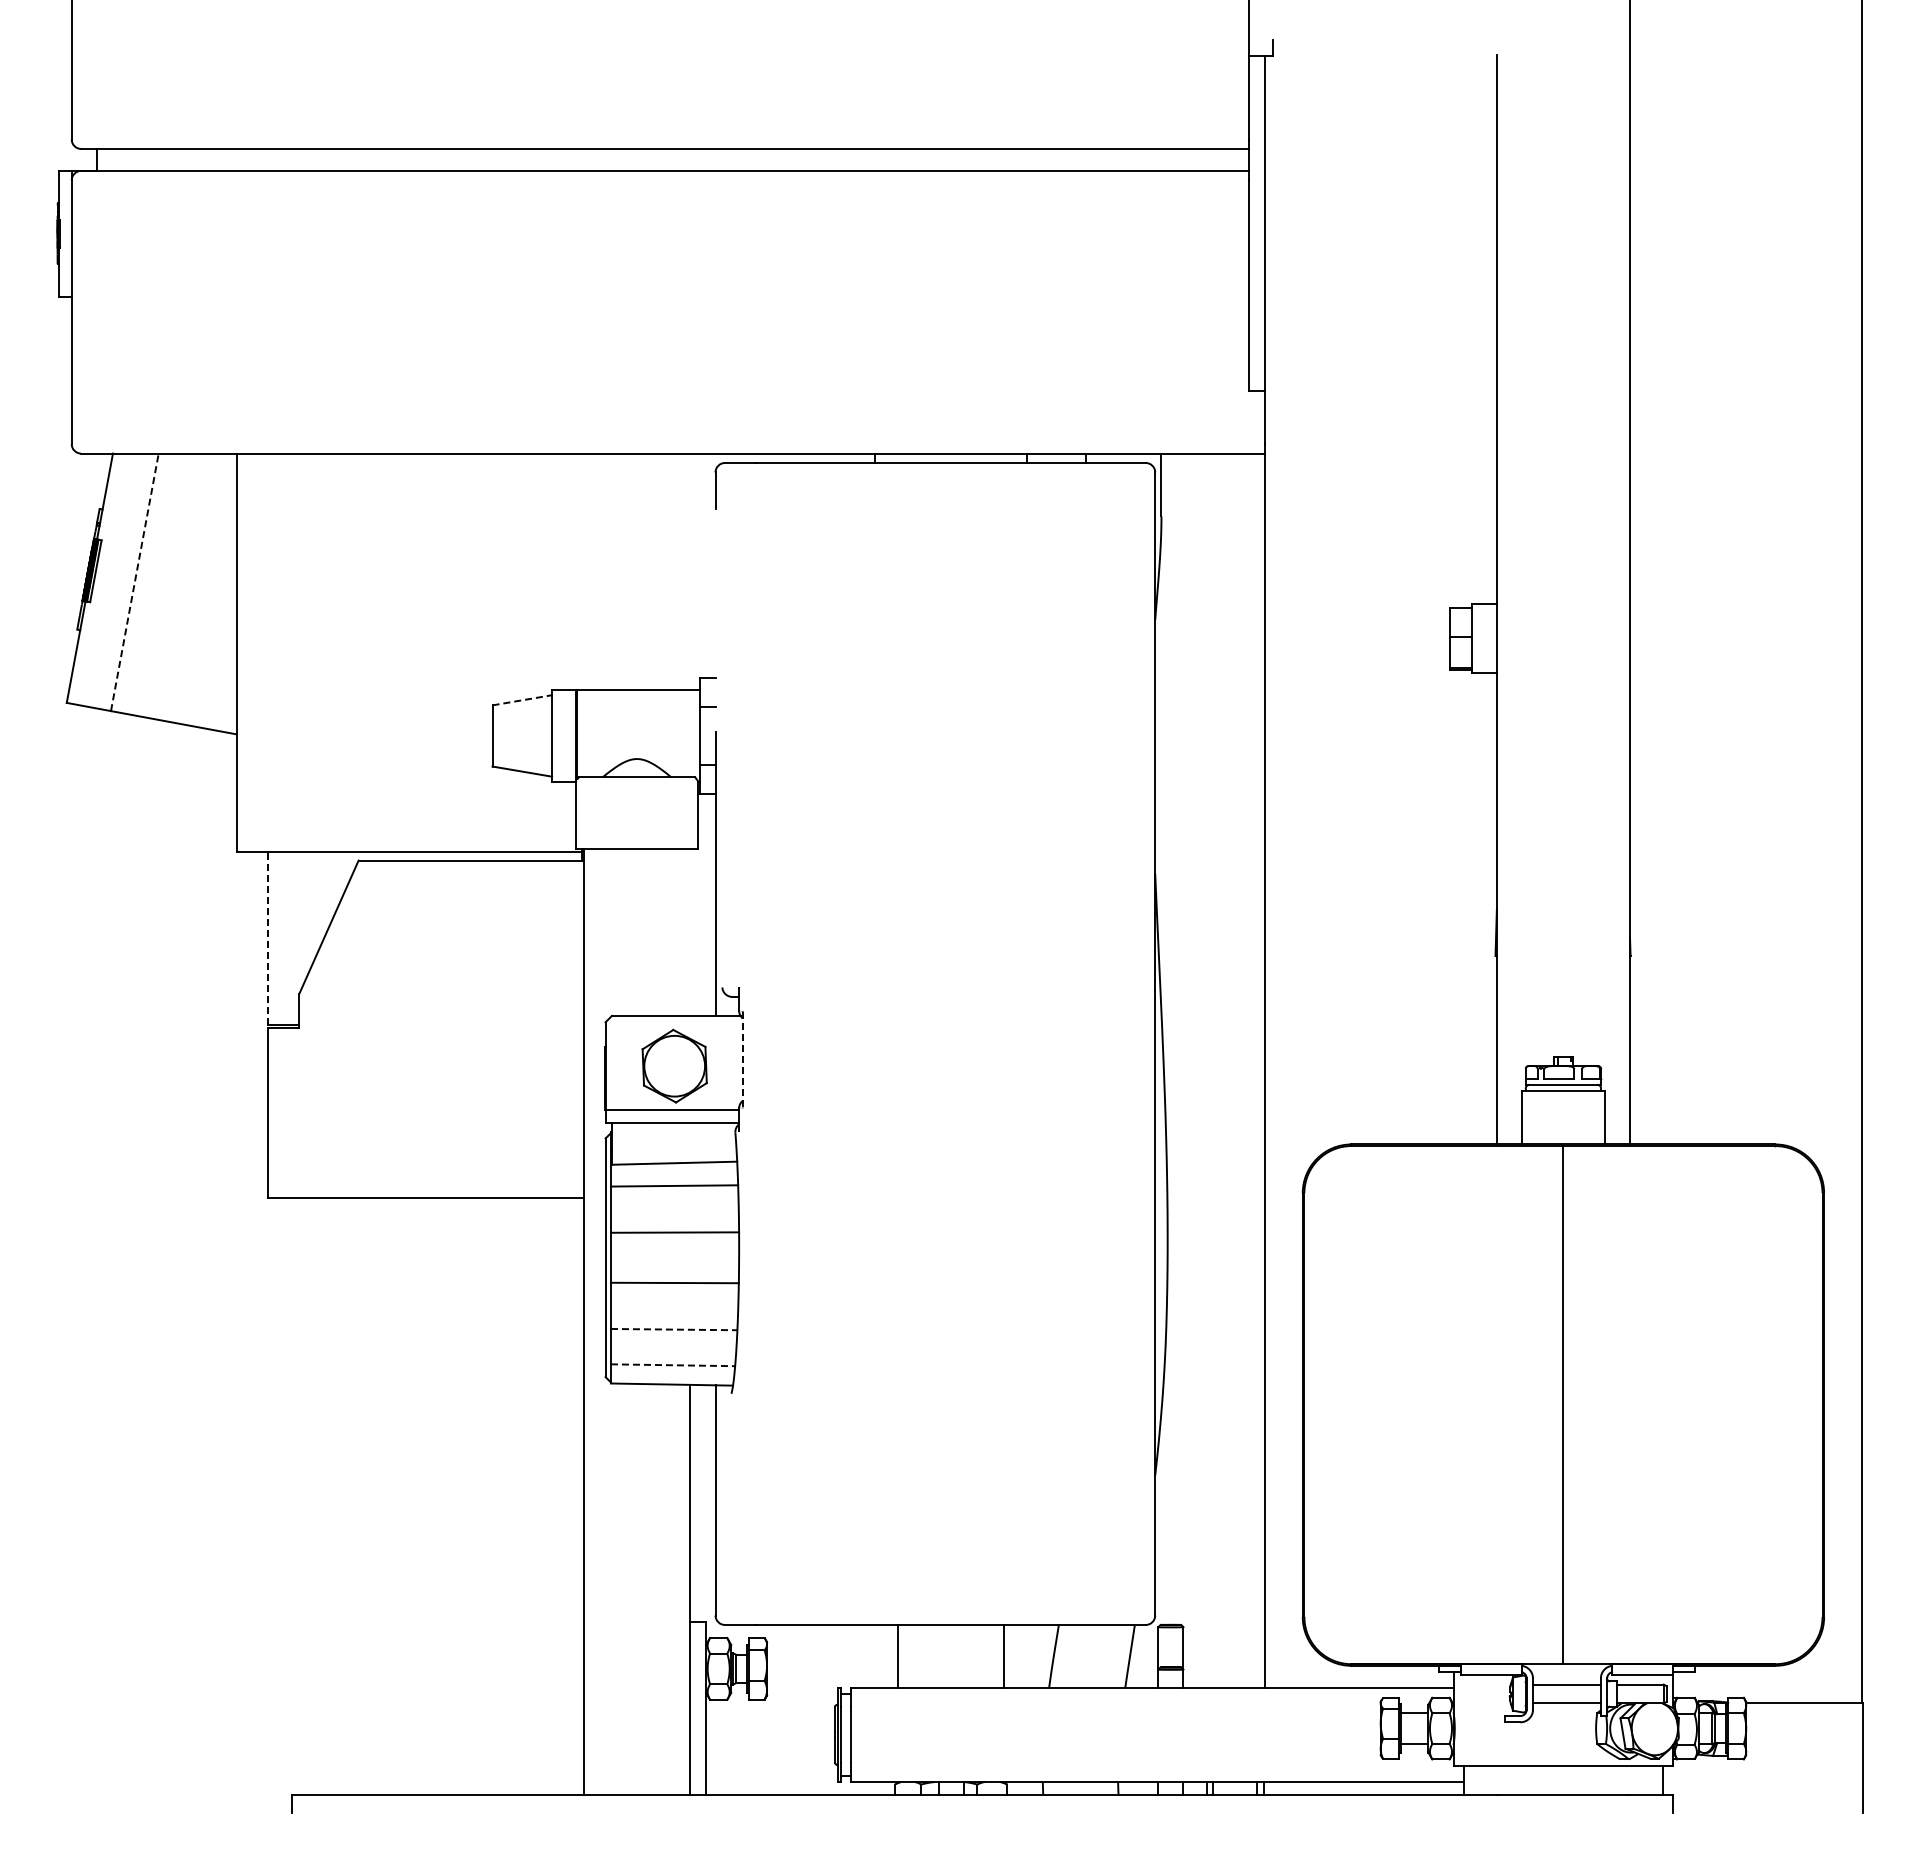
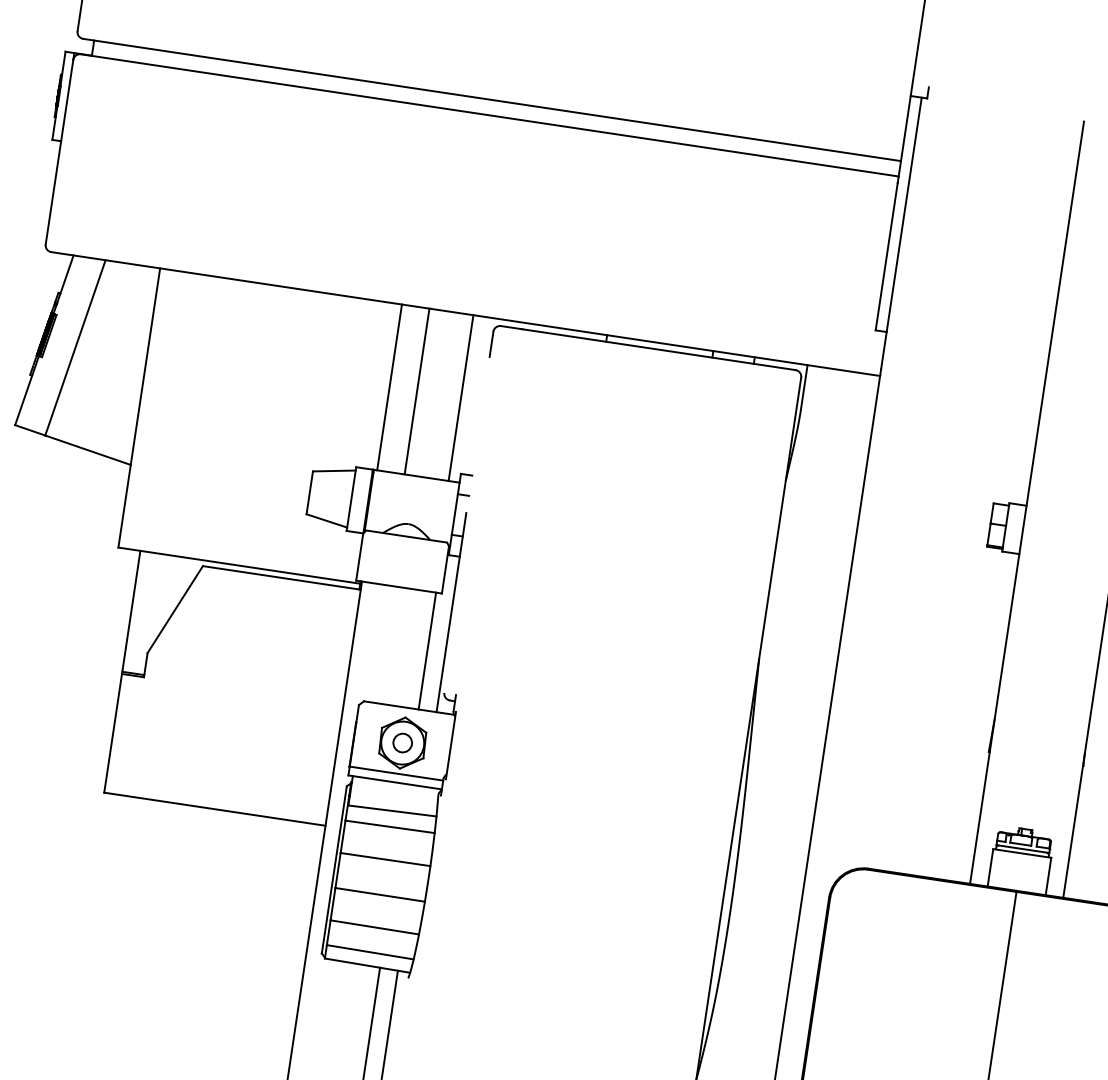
line: (582, 571) -> (389, 387), added
line: (621, 571) -> (417, 391), added
line: (684, 571) -> (461, 397), added
line: (134, 582) -> (75, 347), dashed -> solid
line: (522, 700) -> (334, 471), dashed -> solid
line: (689, 932) -> (427, 651), added
line: (268, 938) -> (131, 611), dashed -> solid
line: (742, 1059) -> (450, 745), dashed -> solid
circle: (674, 1066) -> (402, 743), added
line: (674, 1329) -> (375, 927), dashed -> solid
line: (673, 1365) -> (370, 952), dashed -> solid

